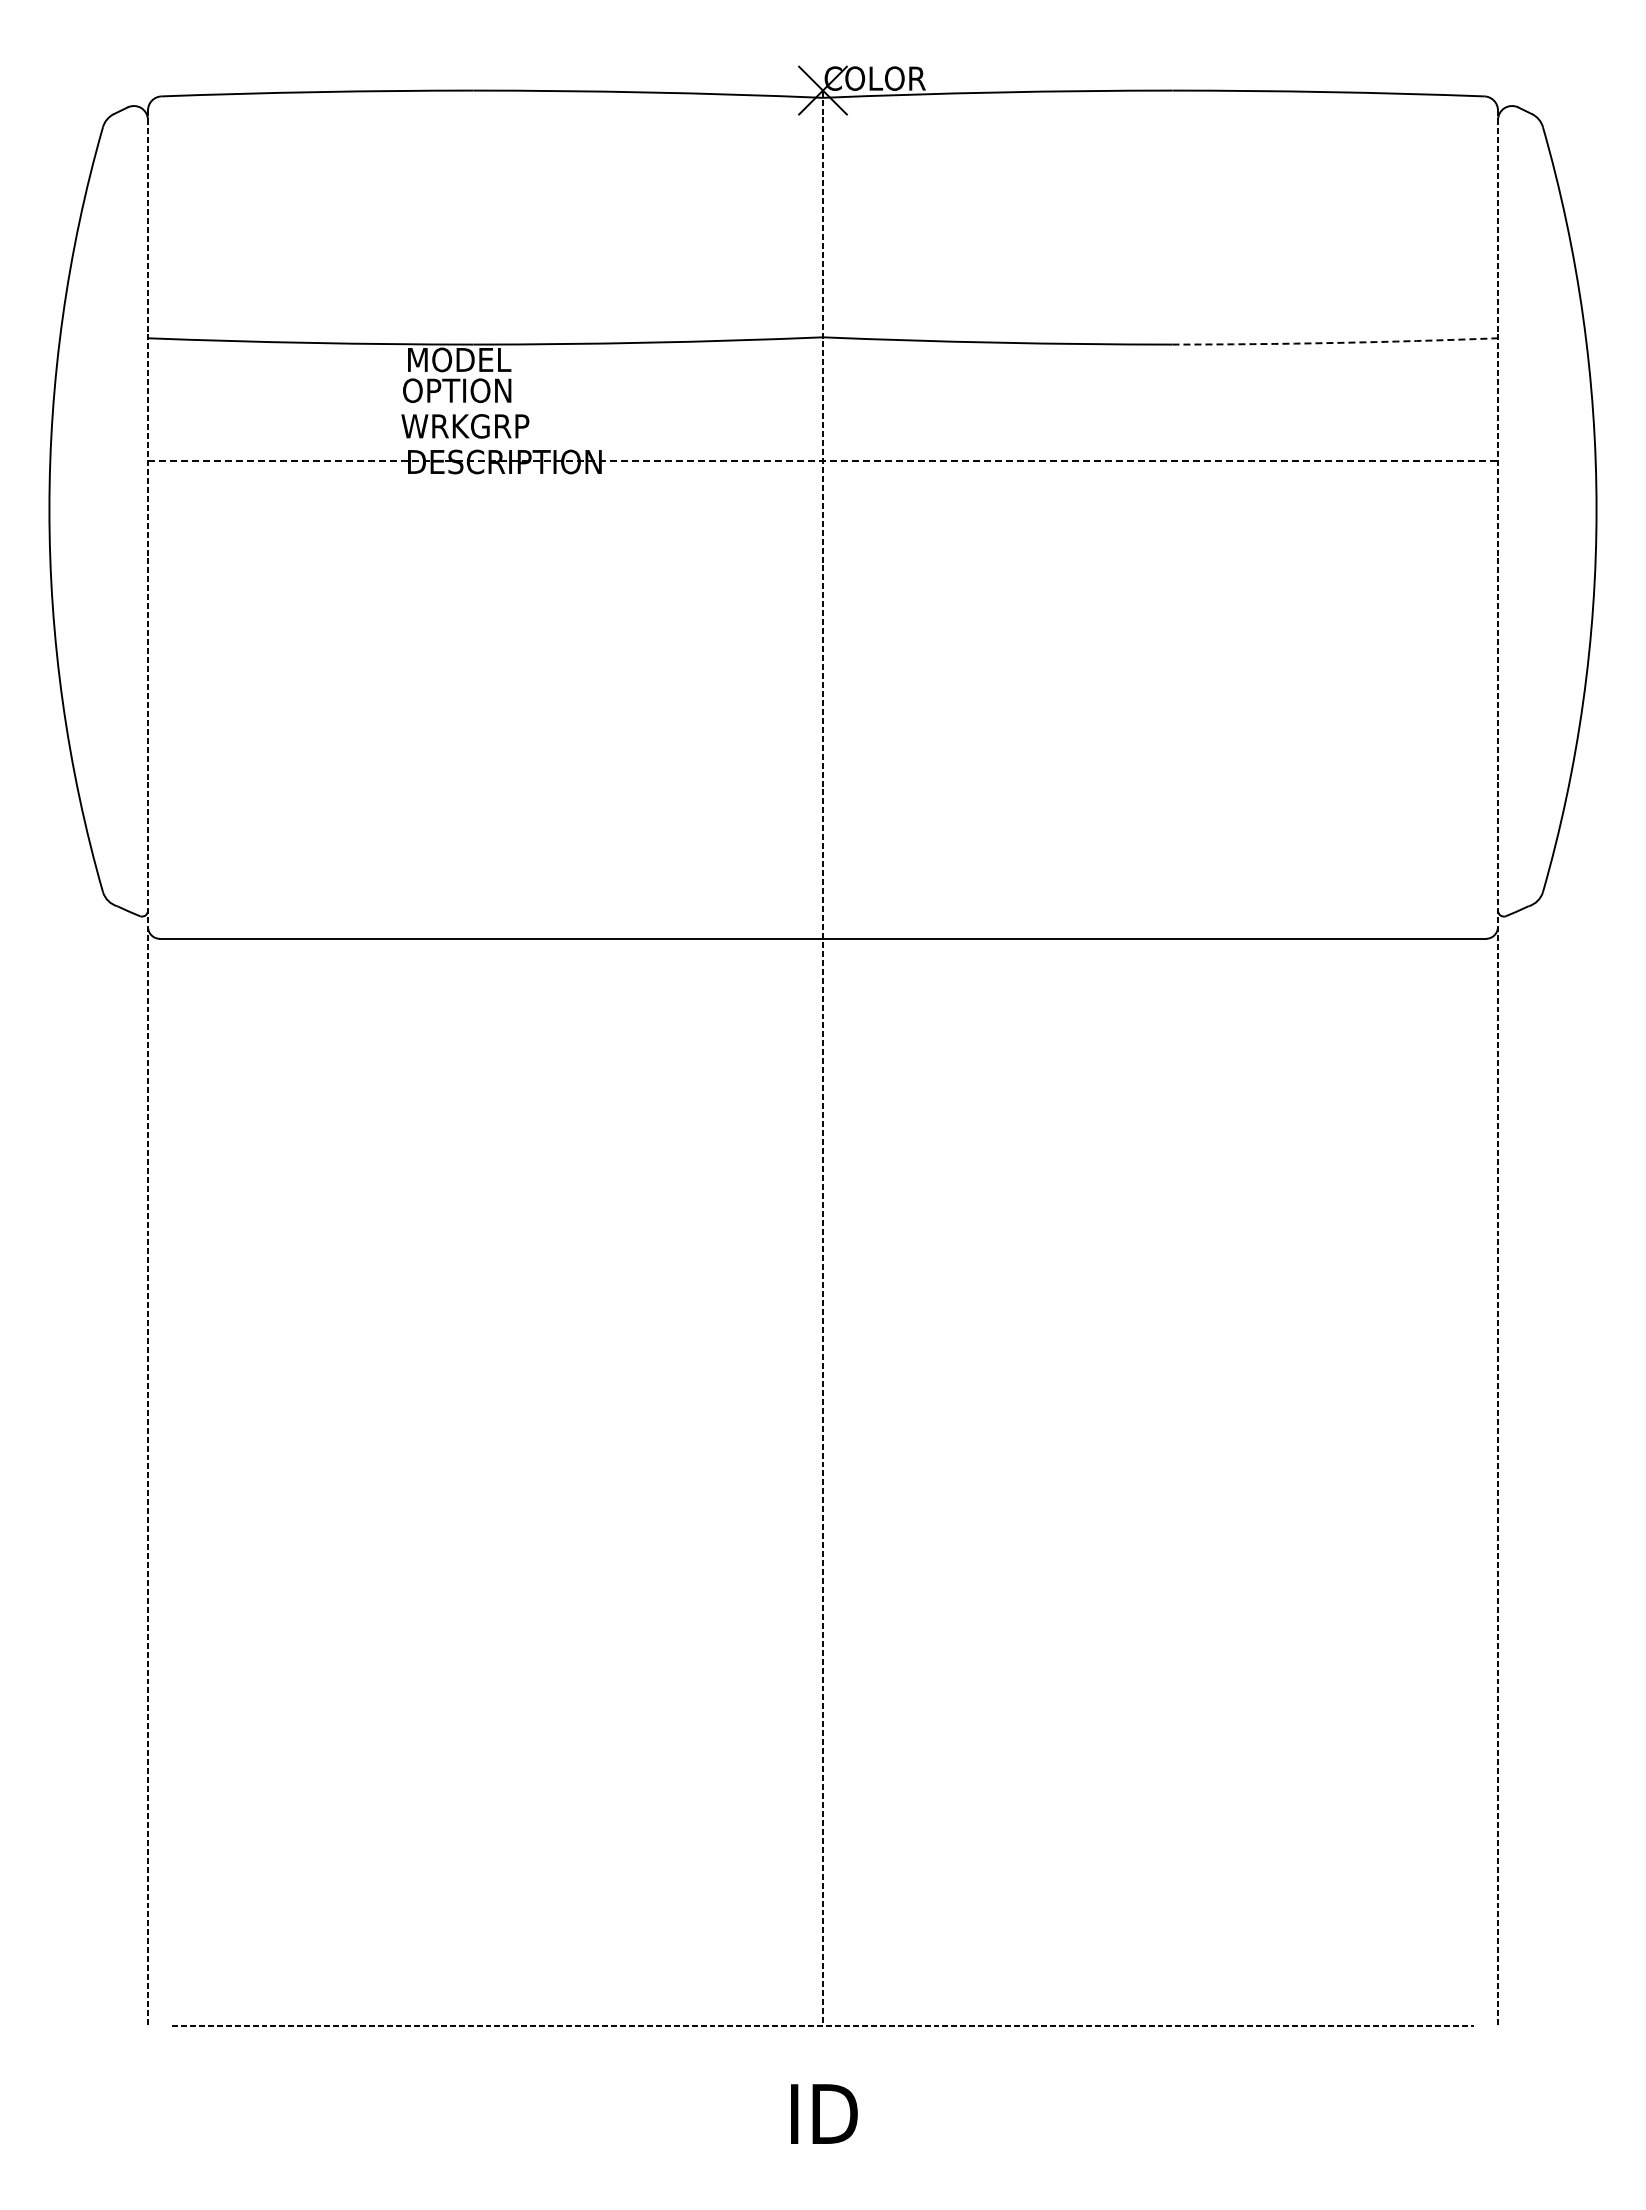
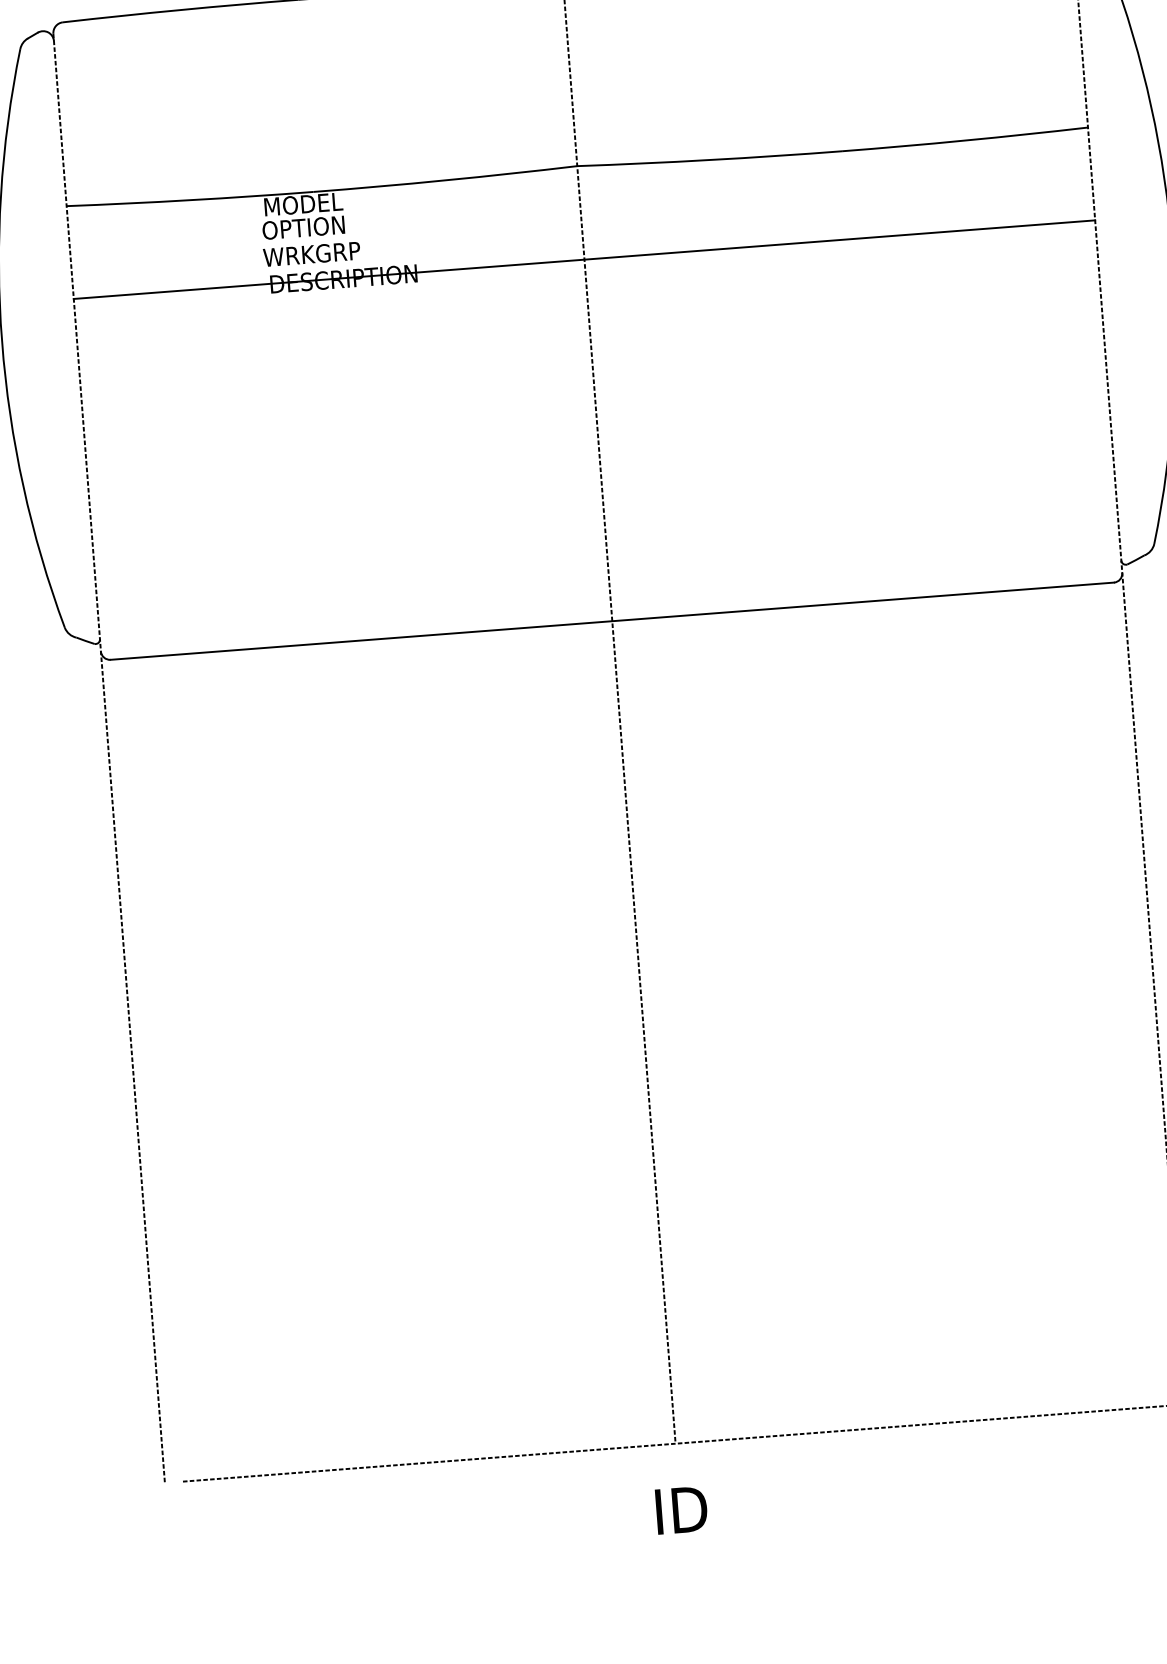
arc: (1335, 342) -> (965, 140), dashed -> solid
line: (822, 460) -> (584, 259), dashed -> solid

